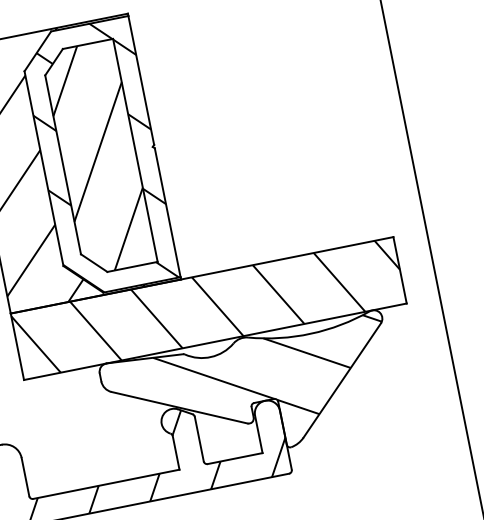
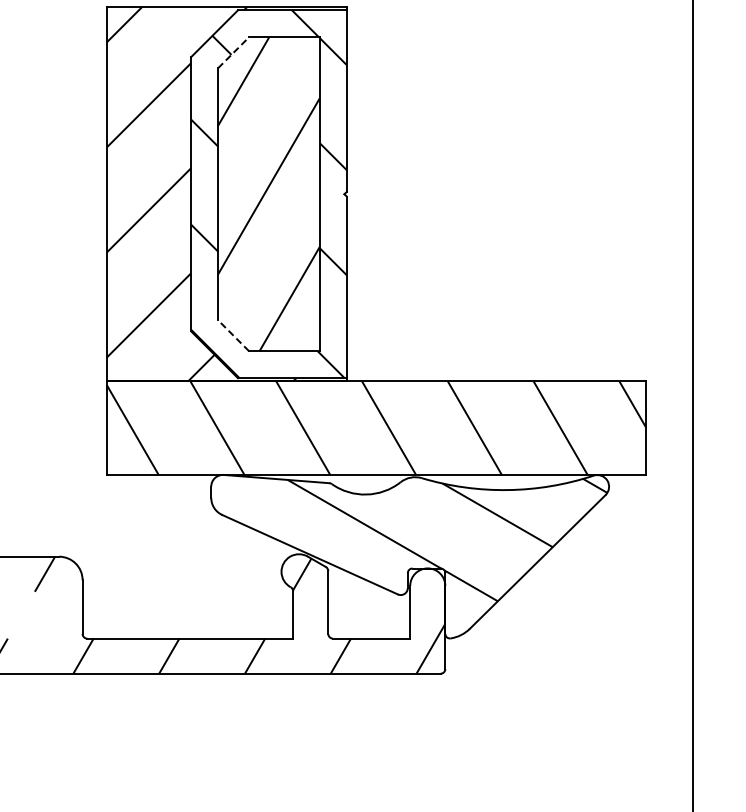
line: (53, 62) -> (233, 52), solid -> dashed
line: (94, 262) -> (233, 335), solid -> dashed

